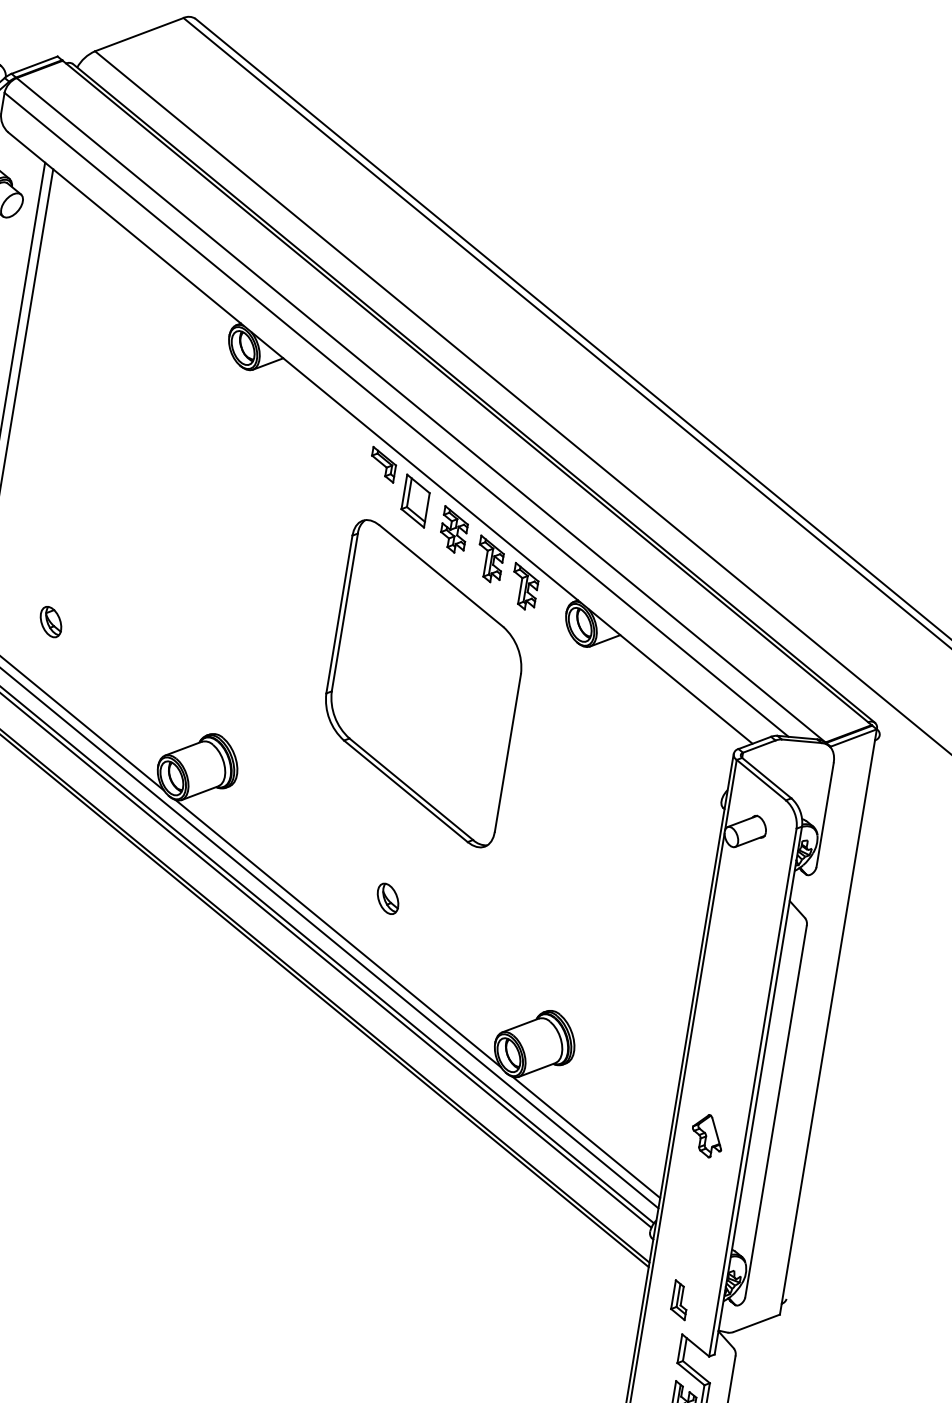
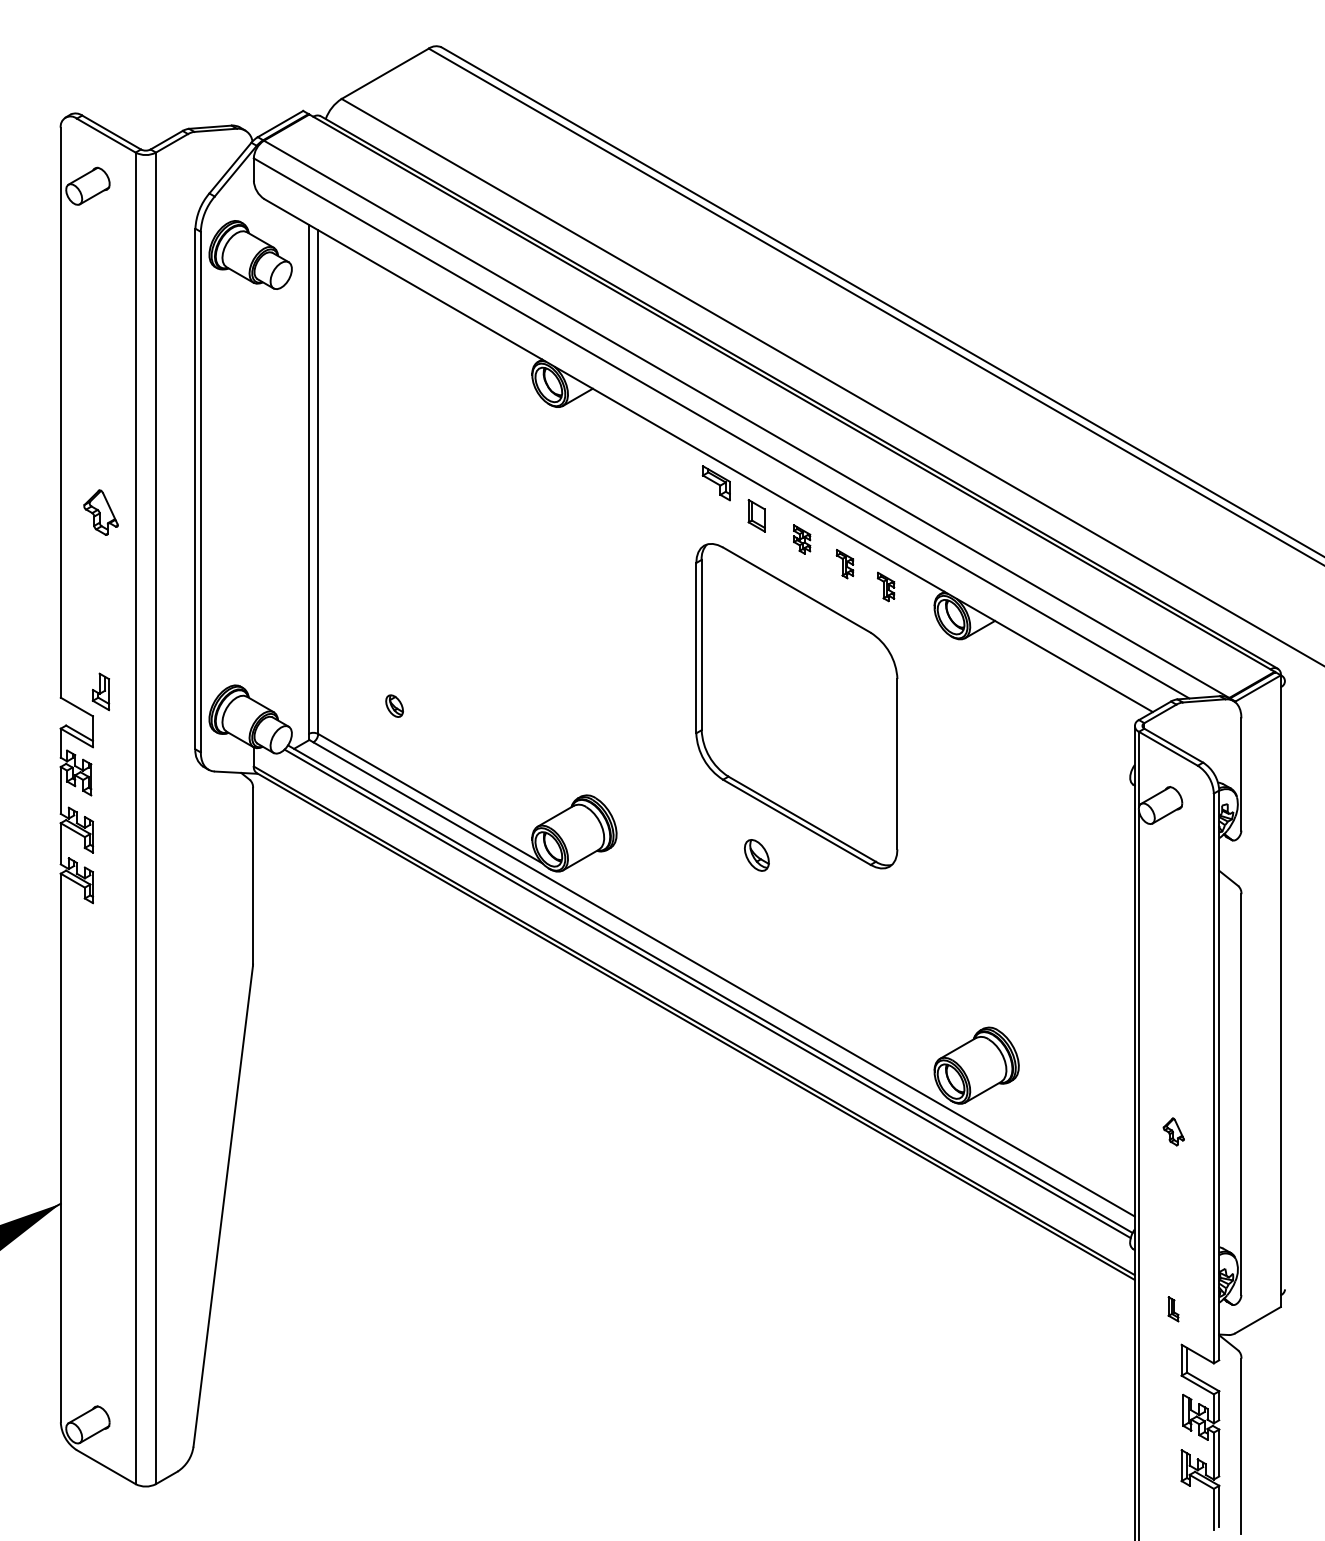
part: (415, 500) -> (756, 515), size x0.6
part: (453, 529) -> (801, 539), size x0.6
part: (489, 558) -> (844, 563), size x0.6
part: (524, 586) -> (885, 586), size x0.6
part: (50, 621) -> (394, 705), size x0.7
part: (387, 898) -> (756, 855), moved
line: (338, 933) -> (750, 983), removed
part: (707, 1135) -> (1173, 1131), size x0.6
line: (586, 1137) -> (1046, 1154), removed
part: (680, 1300) -> (1173, 1309), size x0.6

